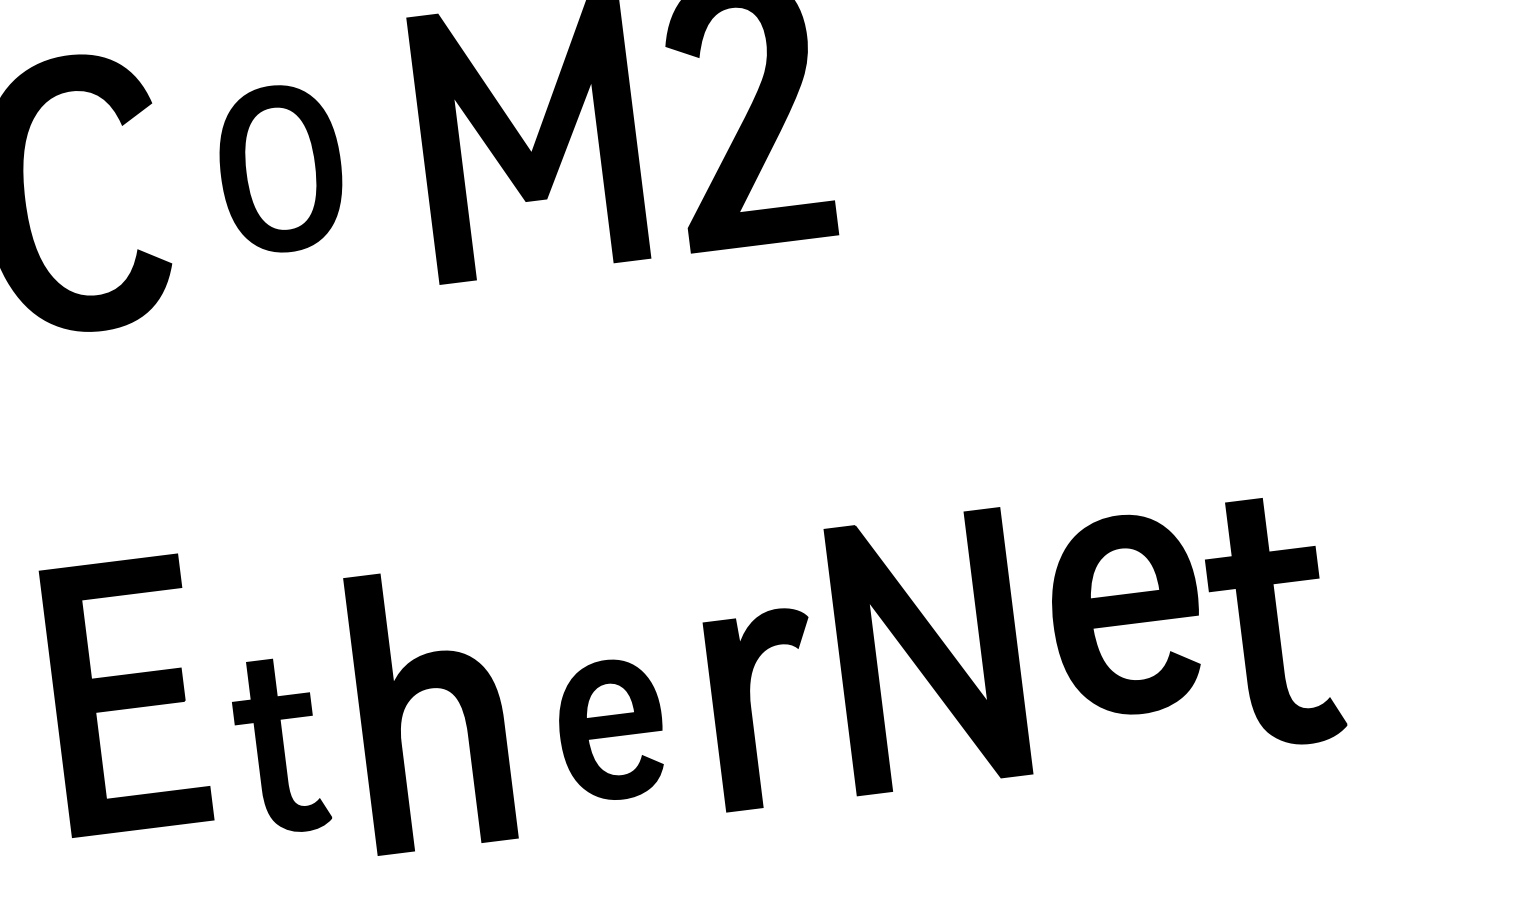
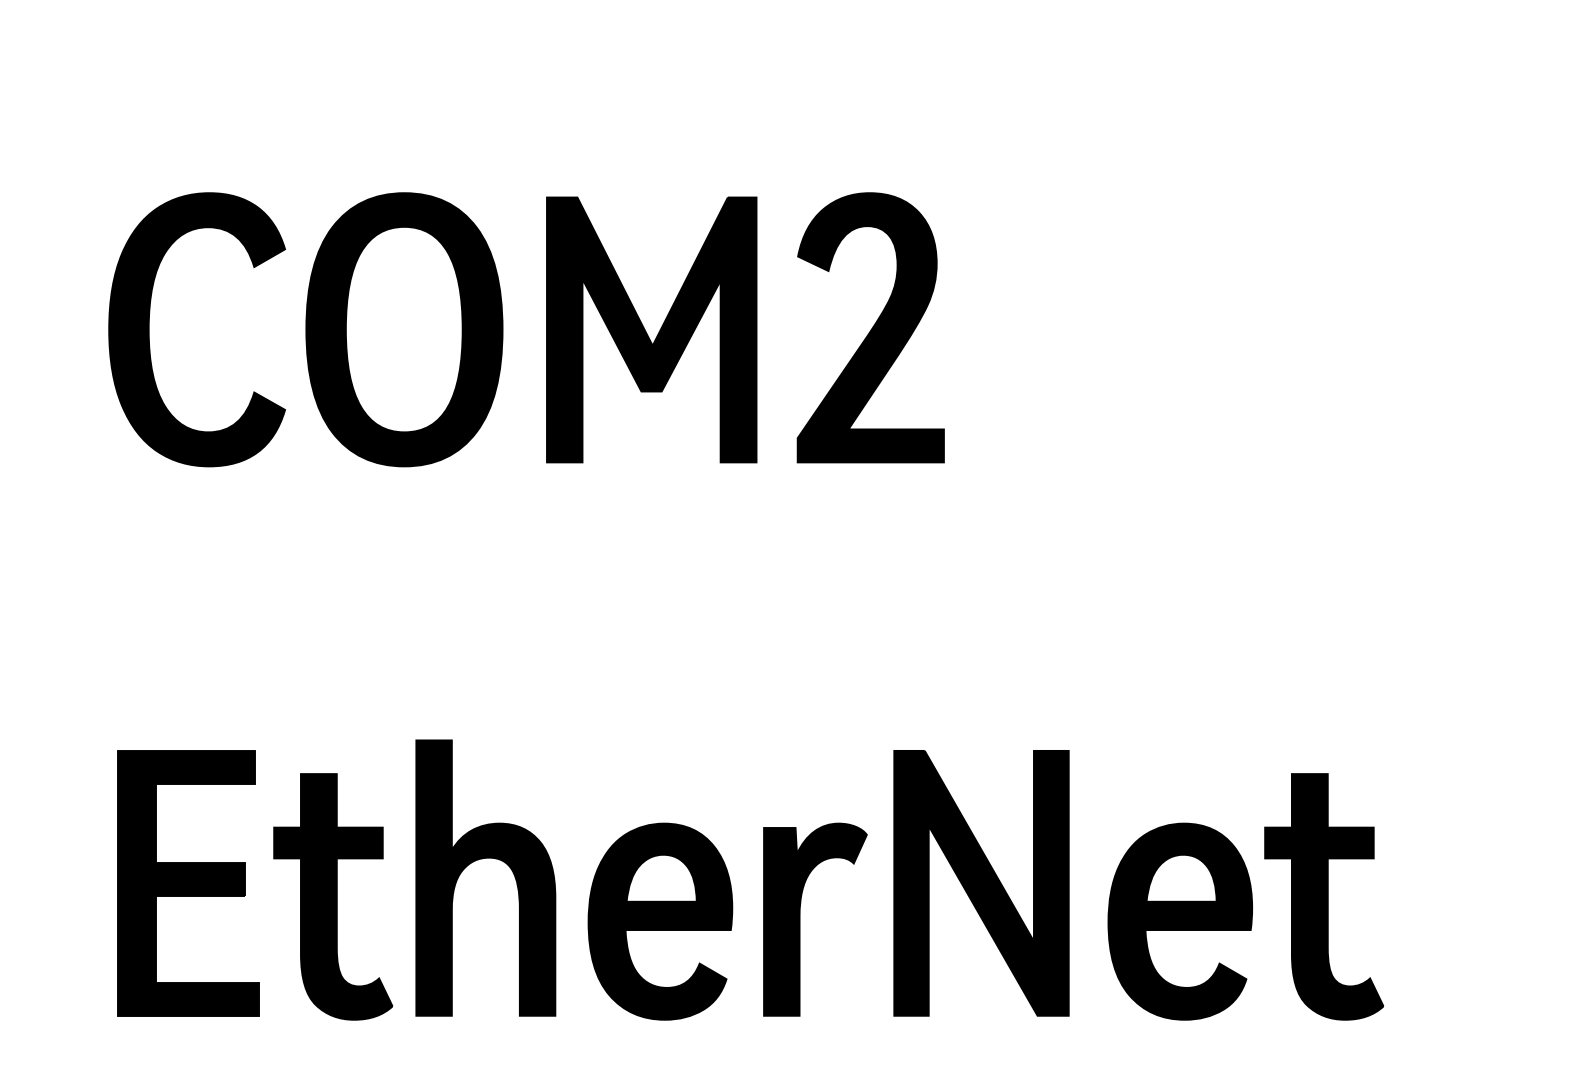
part: (280, 168) -> (404, 329), size x1.67
part: (1125, 615) -> (1179, 921), moved
part: (126, 695) -> (188, 883), moved
part: (611, 730) -> (660, 921), size x1.43
part: (280, 745) -> (333, 896), size x1.43

